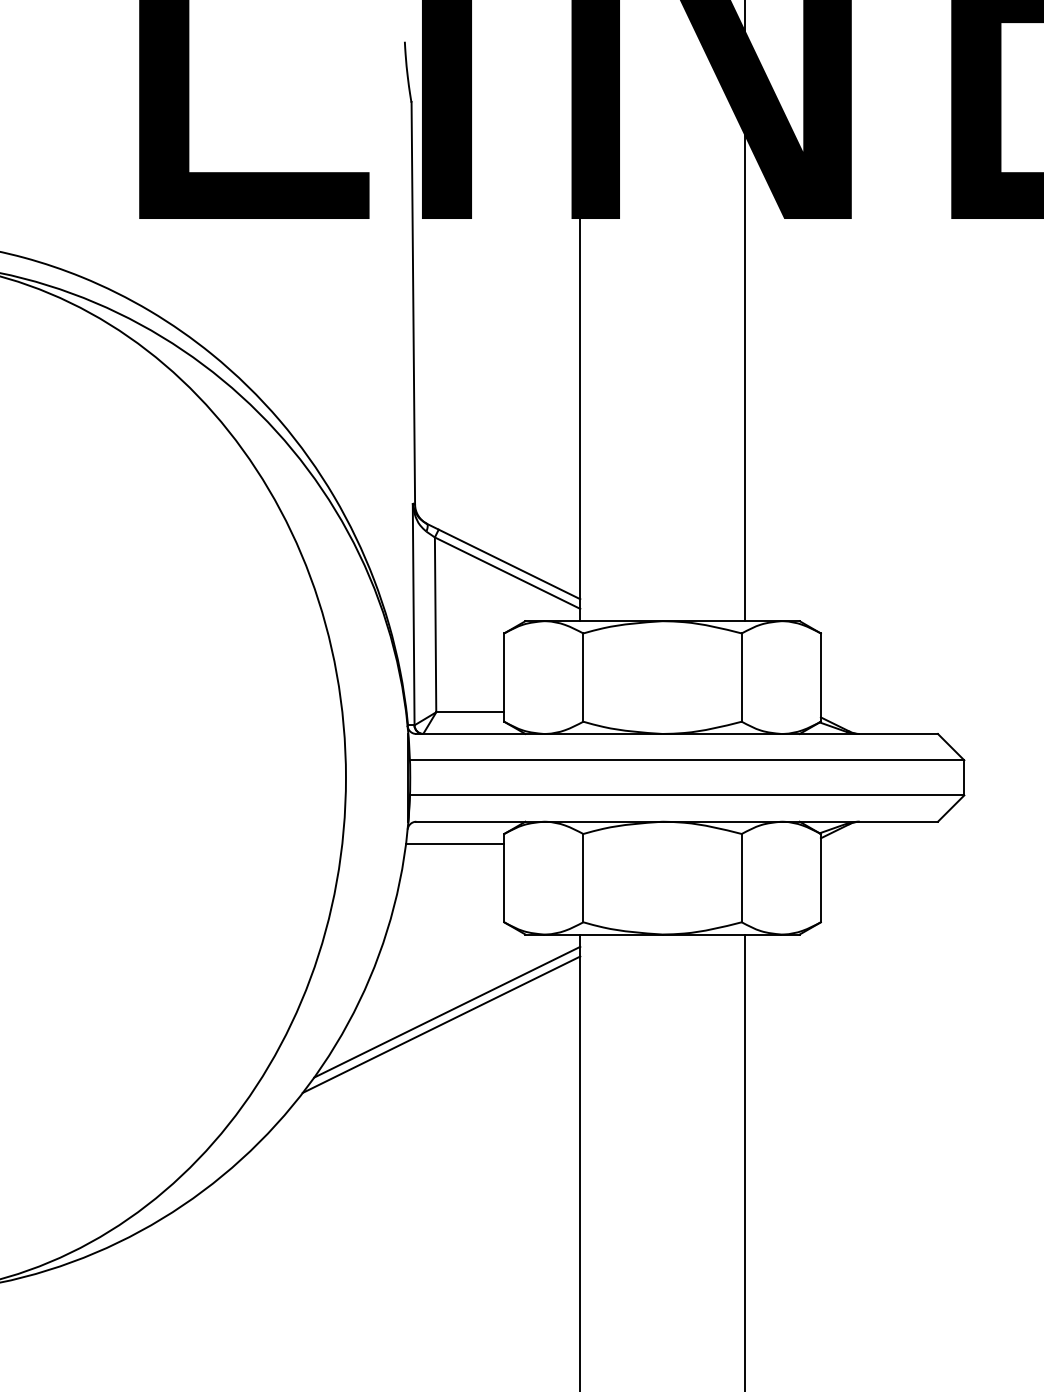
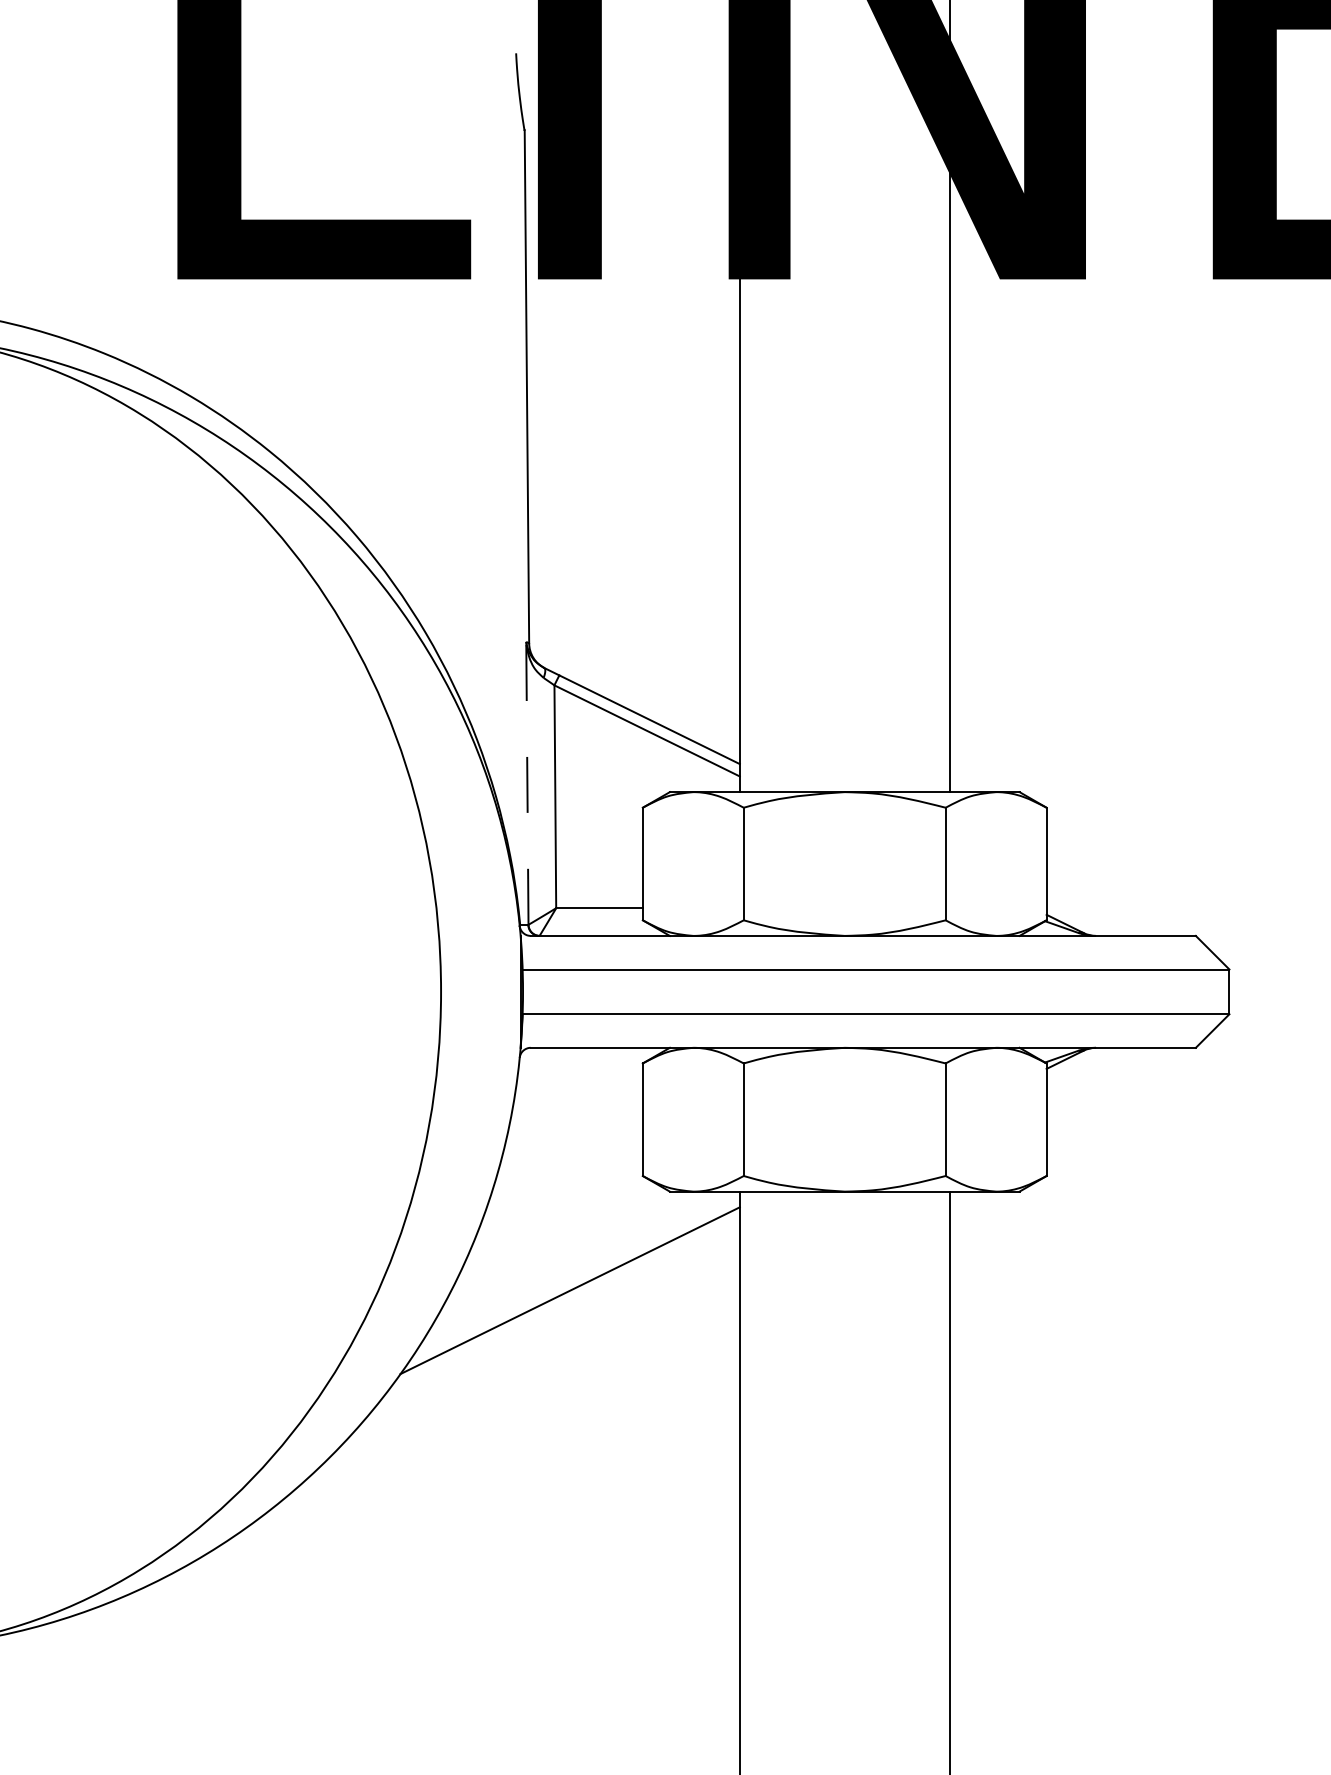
line: (413, 615) -> (527, 784), solid -> dashed
line: (455, 843) -> (580, 1075), removed
line: (441, 1024) -> (562, 1306), removed

